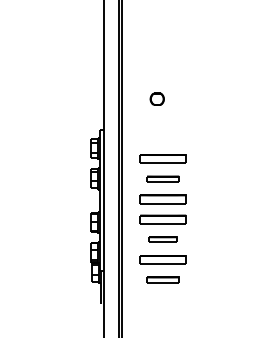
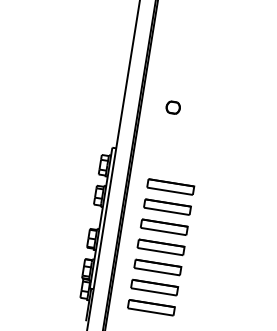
part: (156, 98) -> (172, 106), moved
part: (162, 179) -> (166, 207), size x1.43
part: (162, 239) -> (157, 266), size x1.67
part: (162, 280) -> (150, 307), size x1.43

